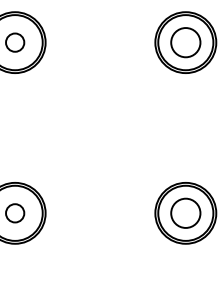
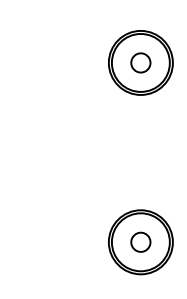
circle: (185, 42) -> (140, 62), size x0.62
circle: (185, 213) -> (140, 242), size x0.62

